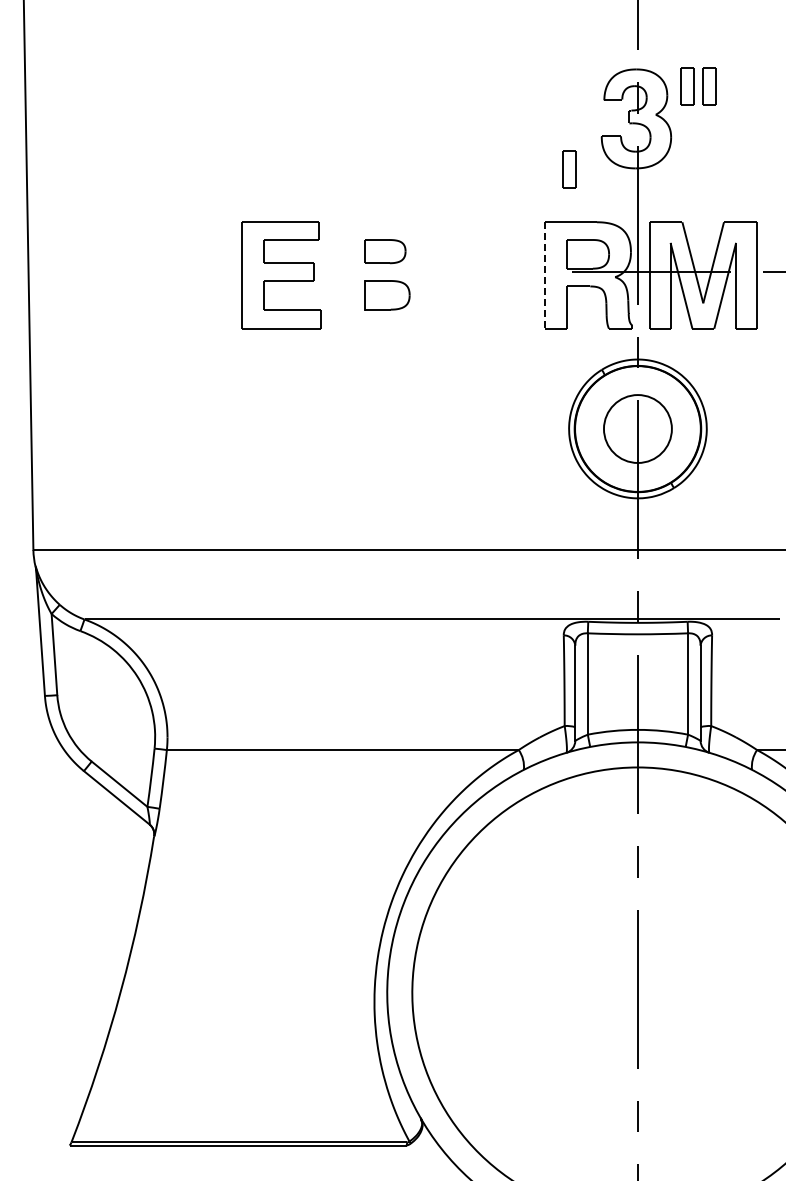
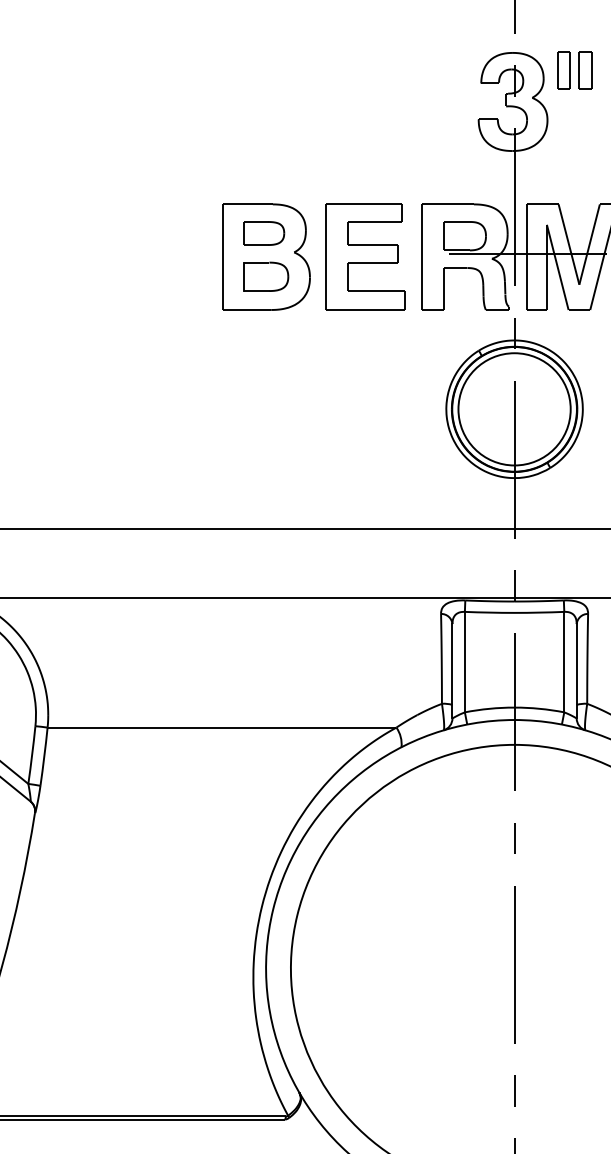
part: (569, 169) -> (446, 152), removed
part: (281, 275) -> (365, 257), moved
part: (387, 275) -> (266, 257), added
line: (544, 275) -> (421, 257), dashed -> solid
circle: (637, 428) -> (514, 408), size x1.67

